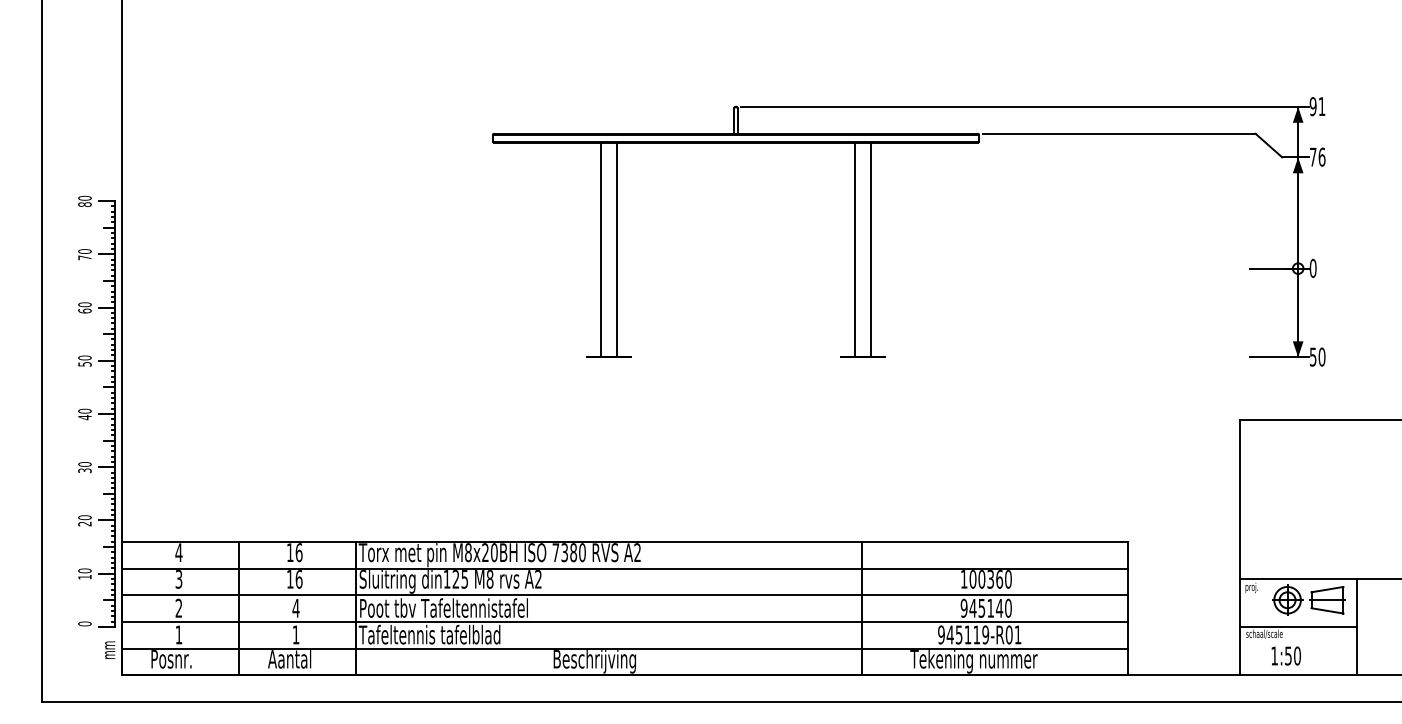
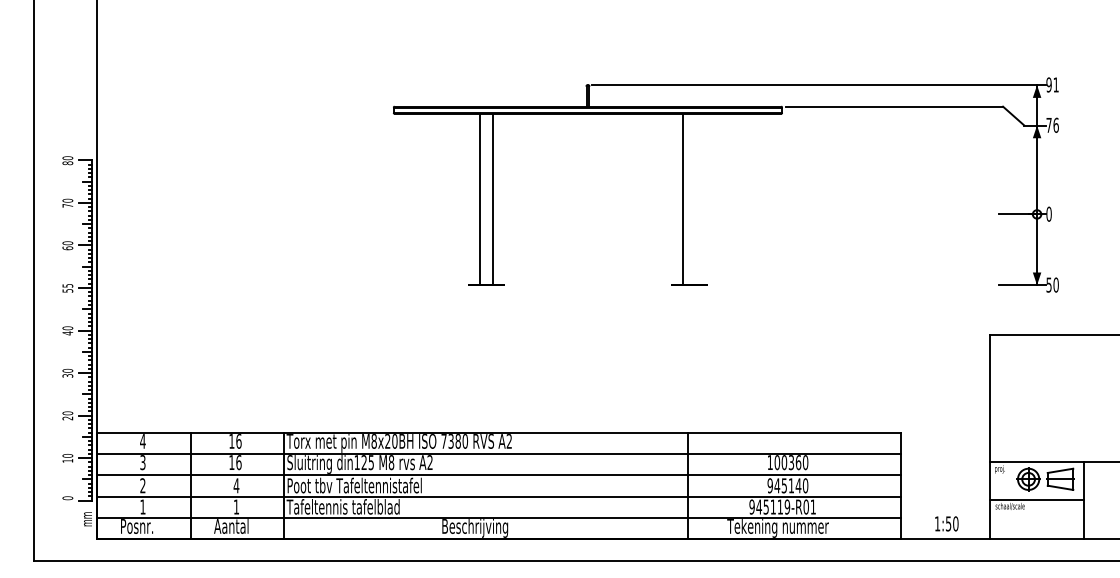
line: (870, 249) -> (695, 199), removed
text: (84, 357) -> (67, 285), 50 -> 55
text: (1285, 655) -> (946, 523), moved

